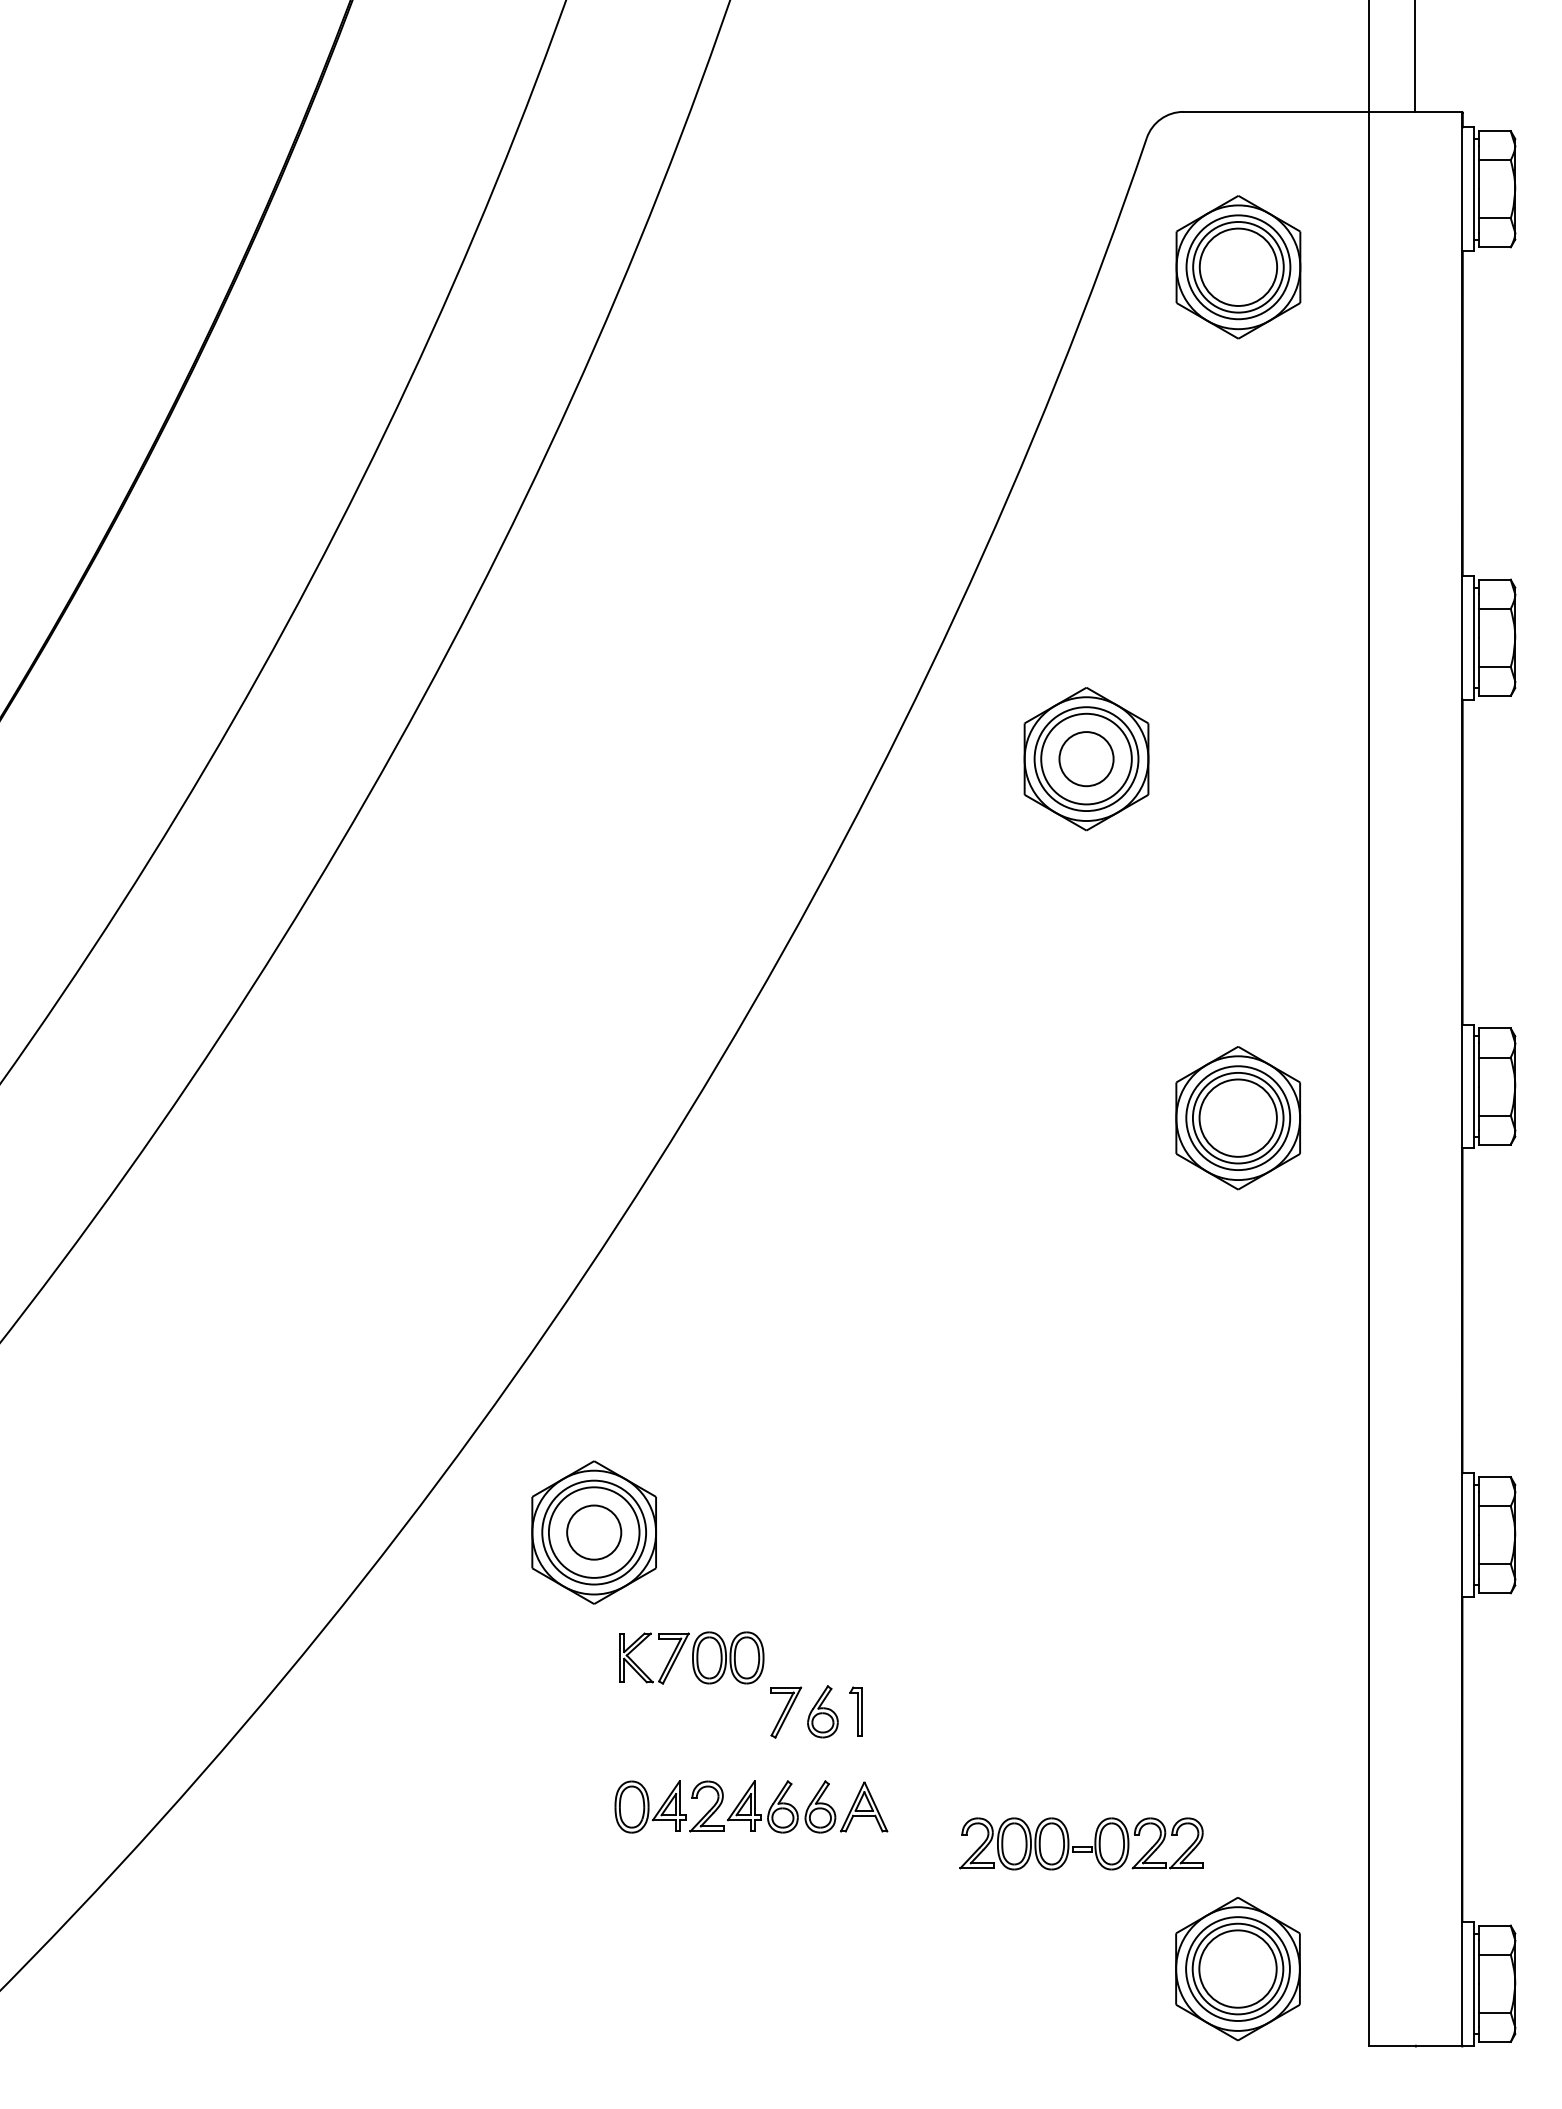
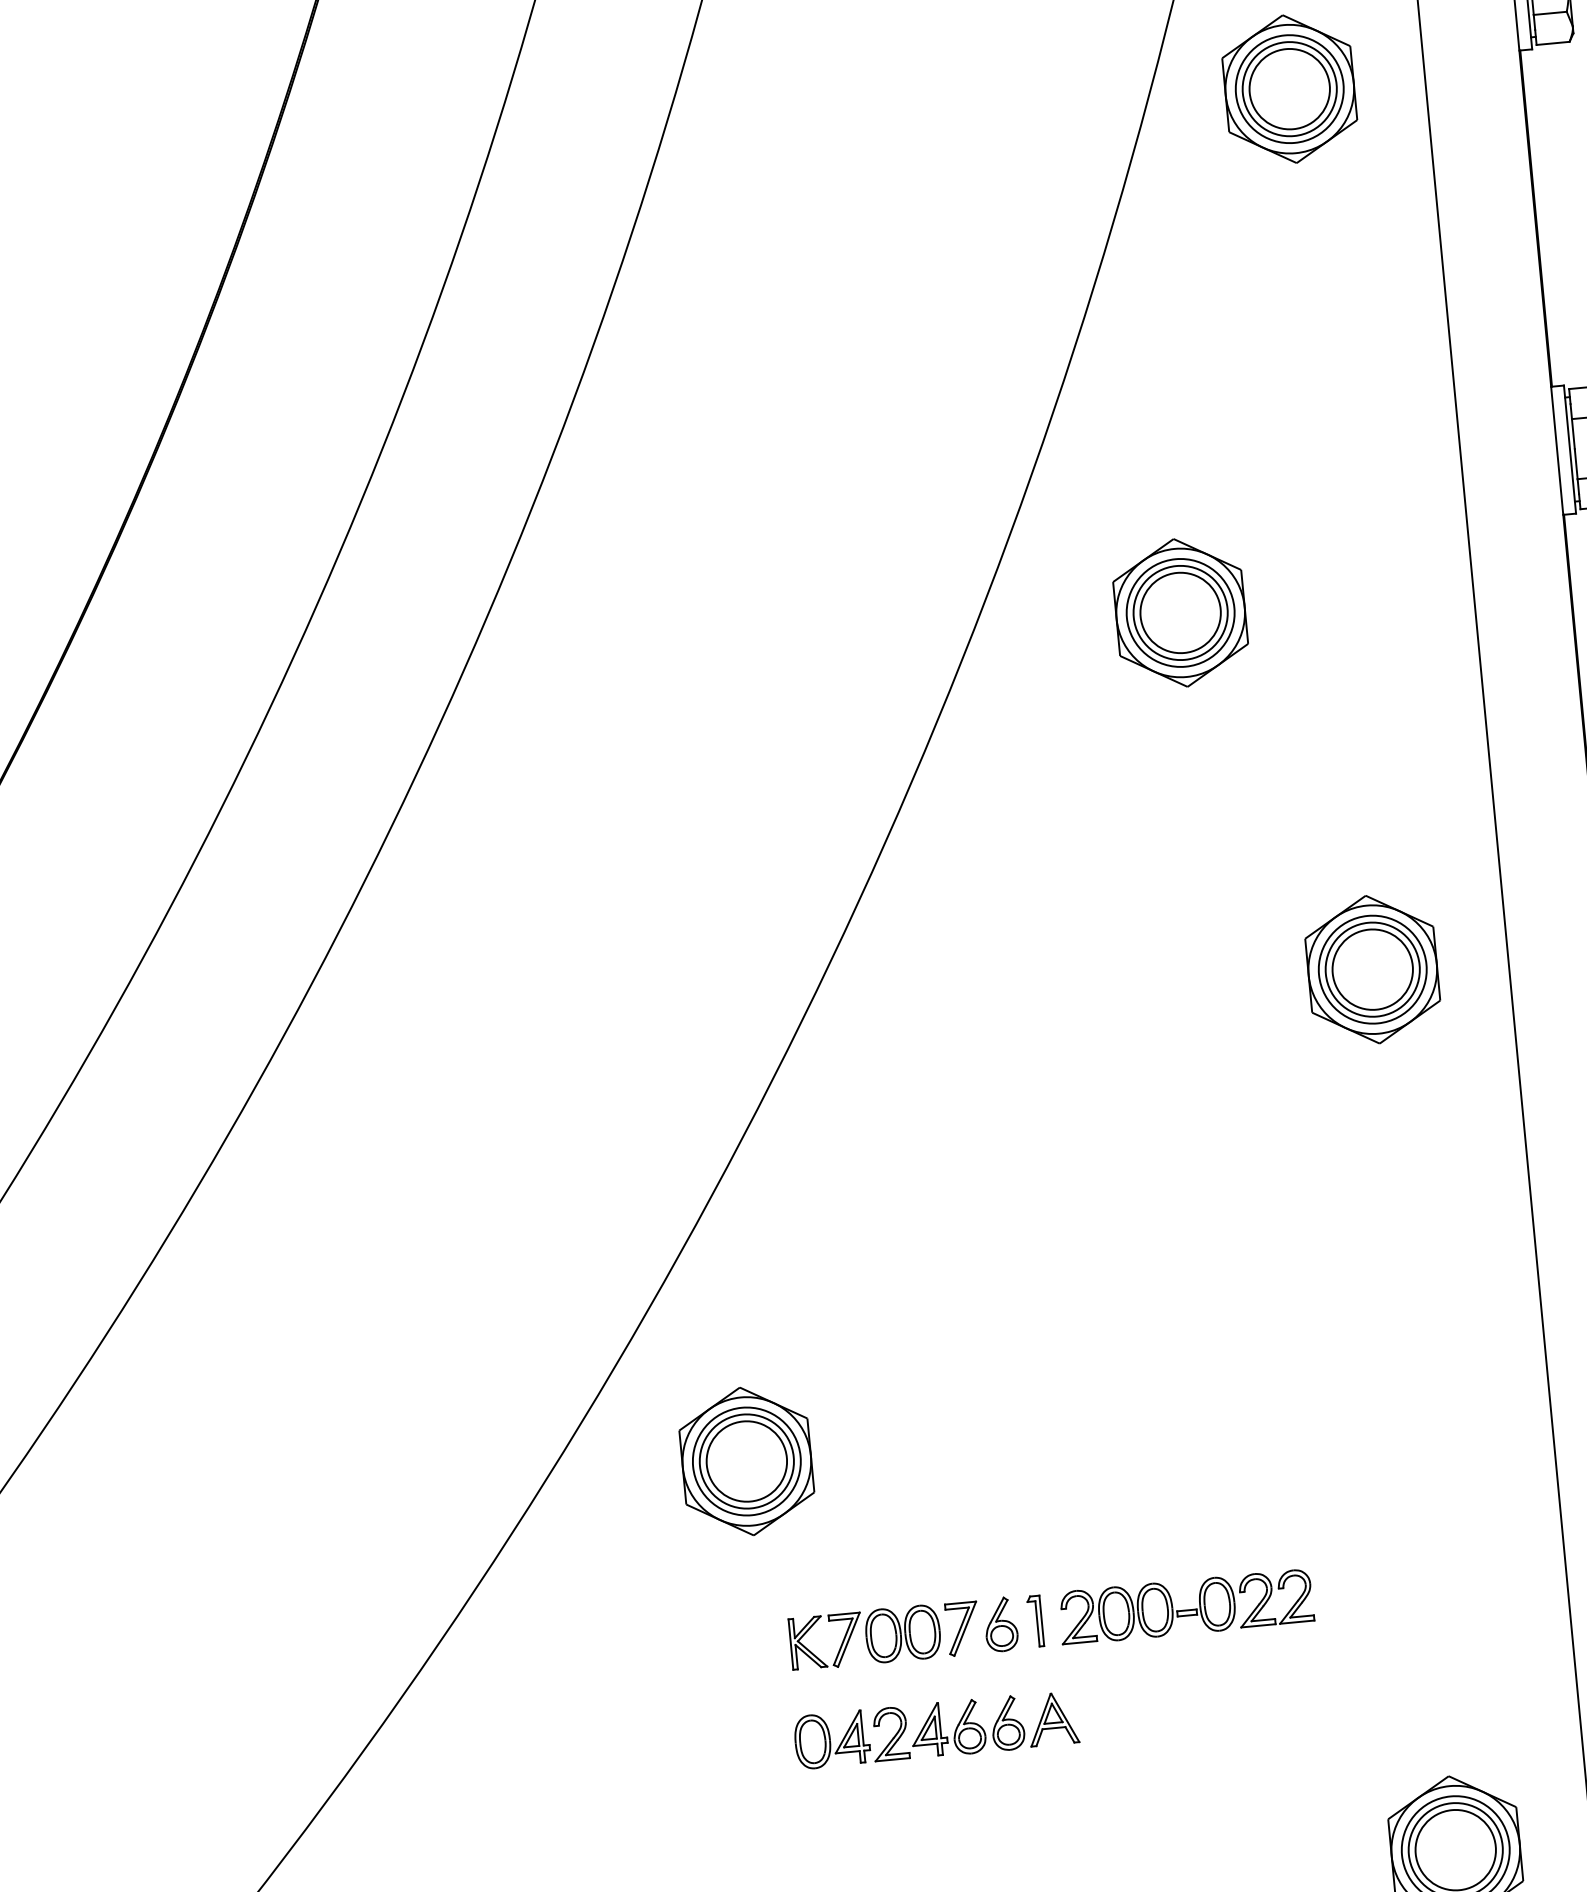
circle: (1086, 758) -> (1180, 612), size x1.43
circle: (593, 1532) -> (746, 1461), size x1.43
part: (691, 1657) -> (865, 1637), moved
part: (1081, 1843) -> (1185, 1606), moved

